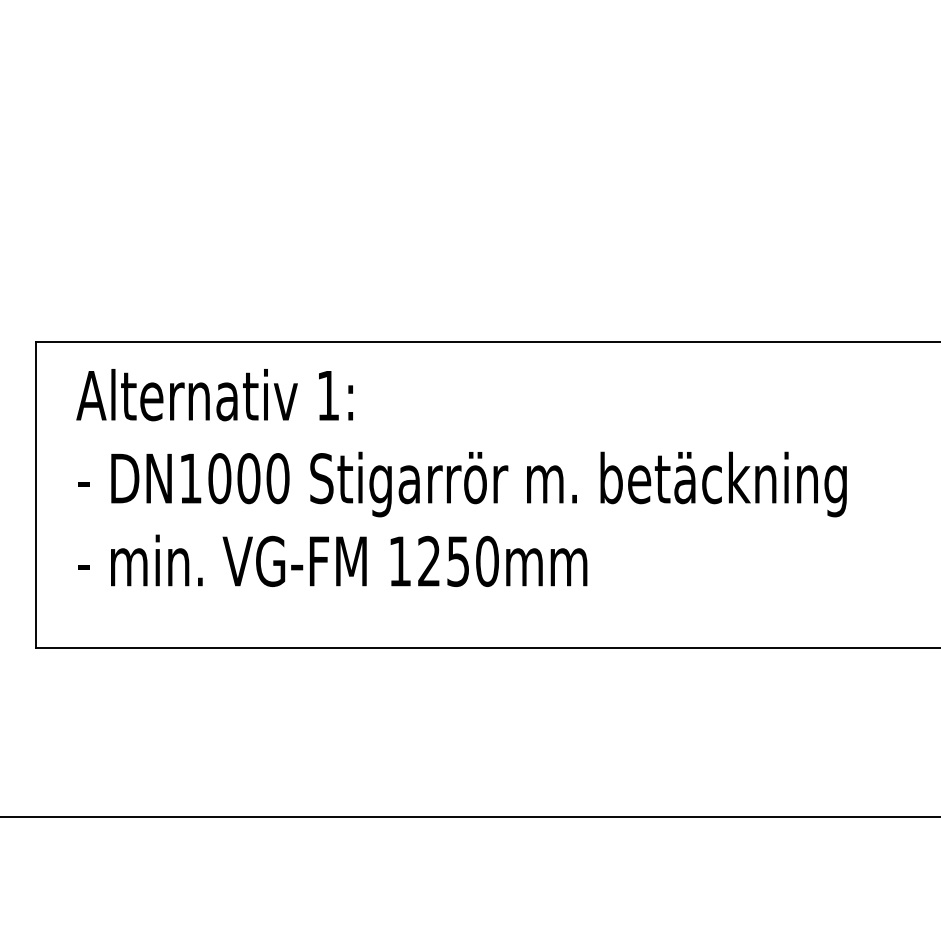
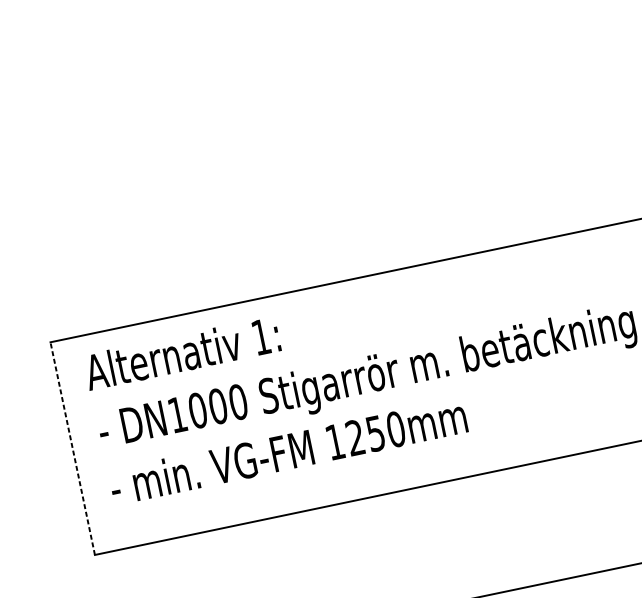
line: (36, 494) -> (72, 448), solid -> dashed

